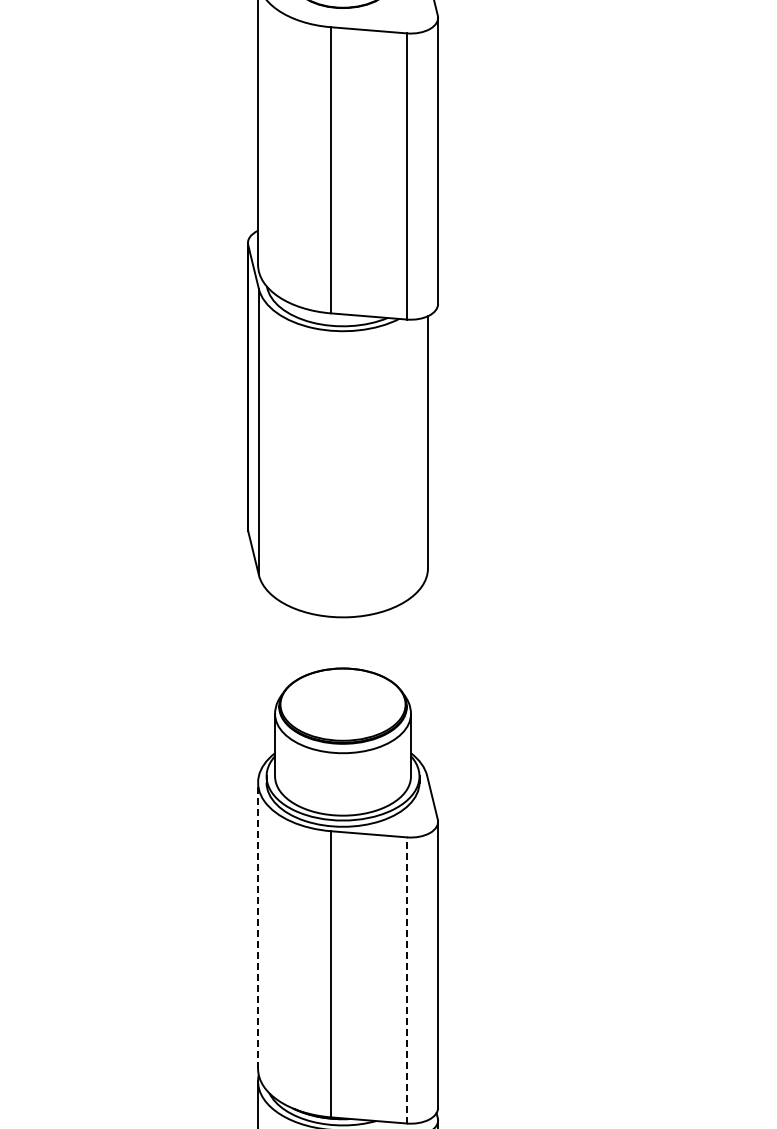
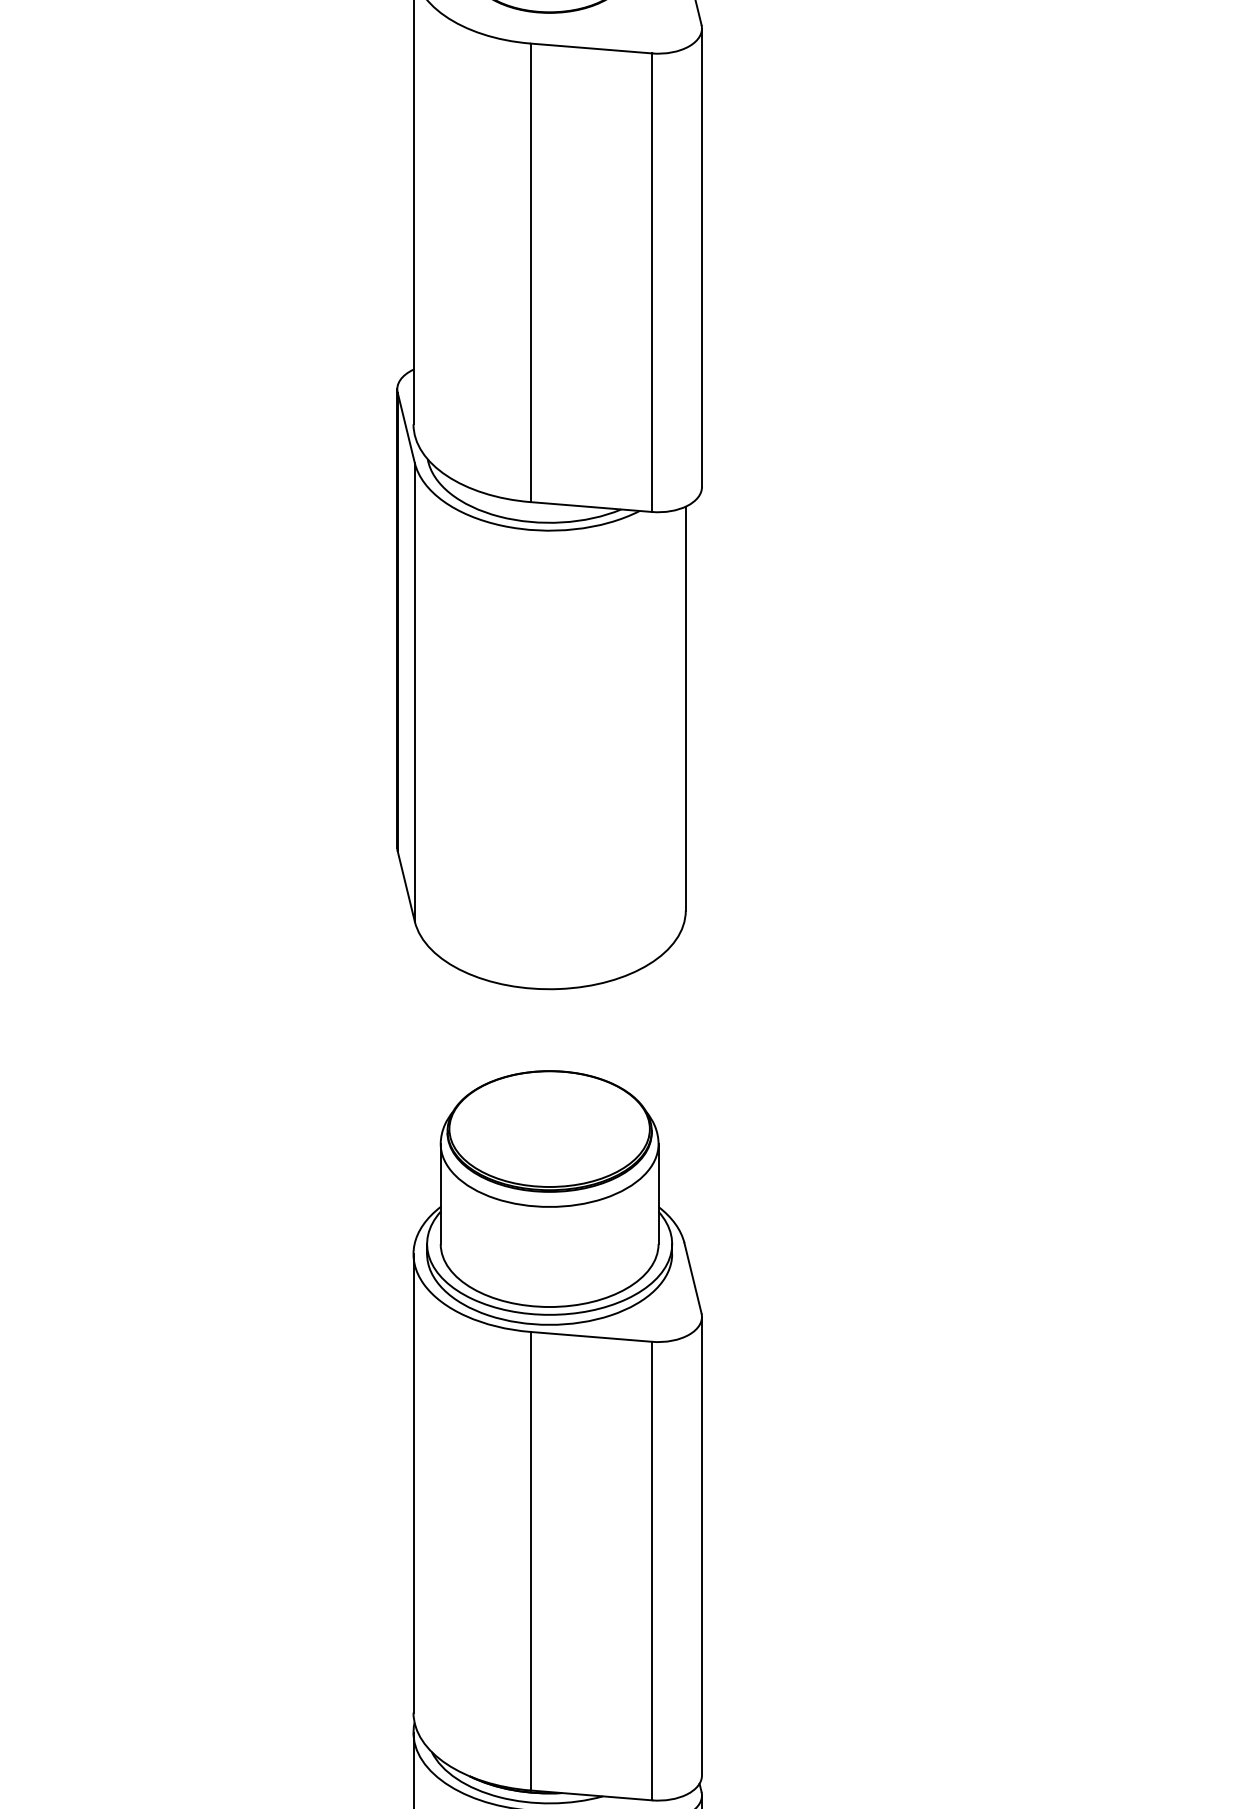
line: (258, 925) -> (414, 1483), dashed -> solid
line: (407, 979) -> (652, 1569), dashed -> solid

